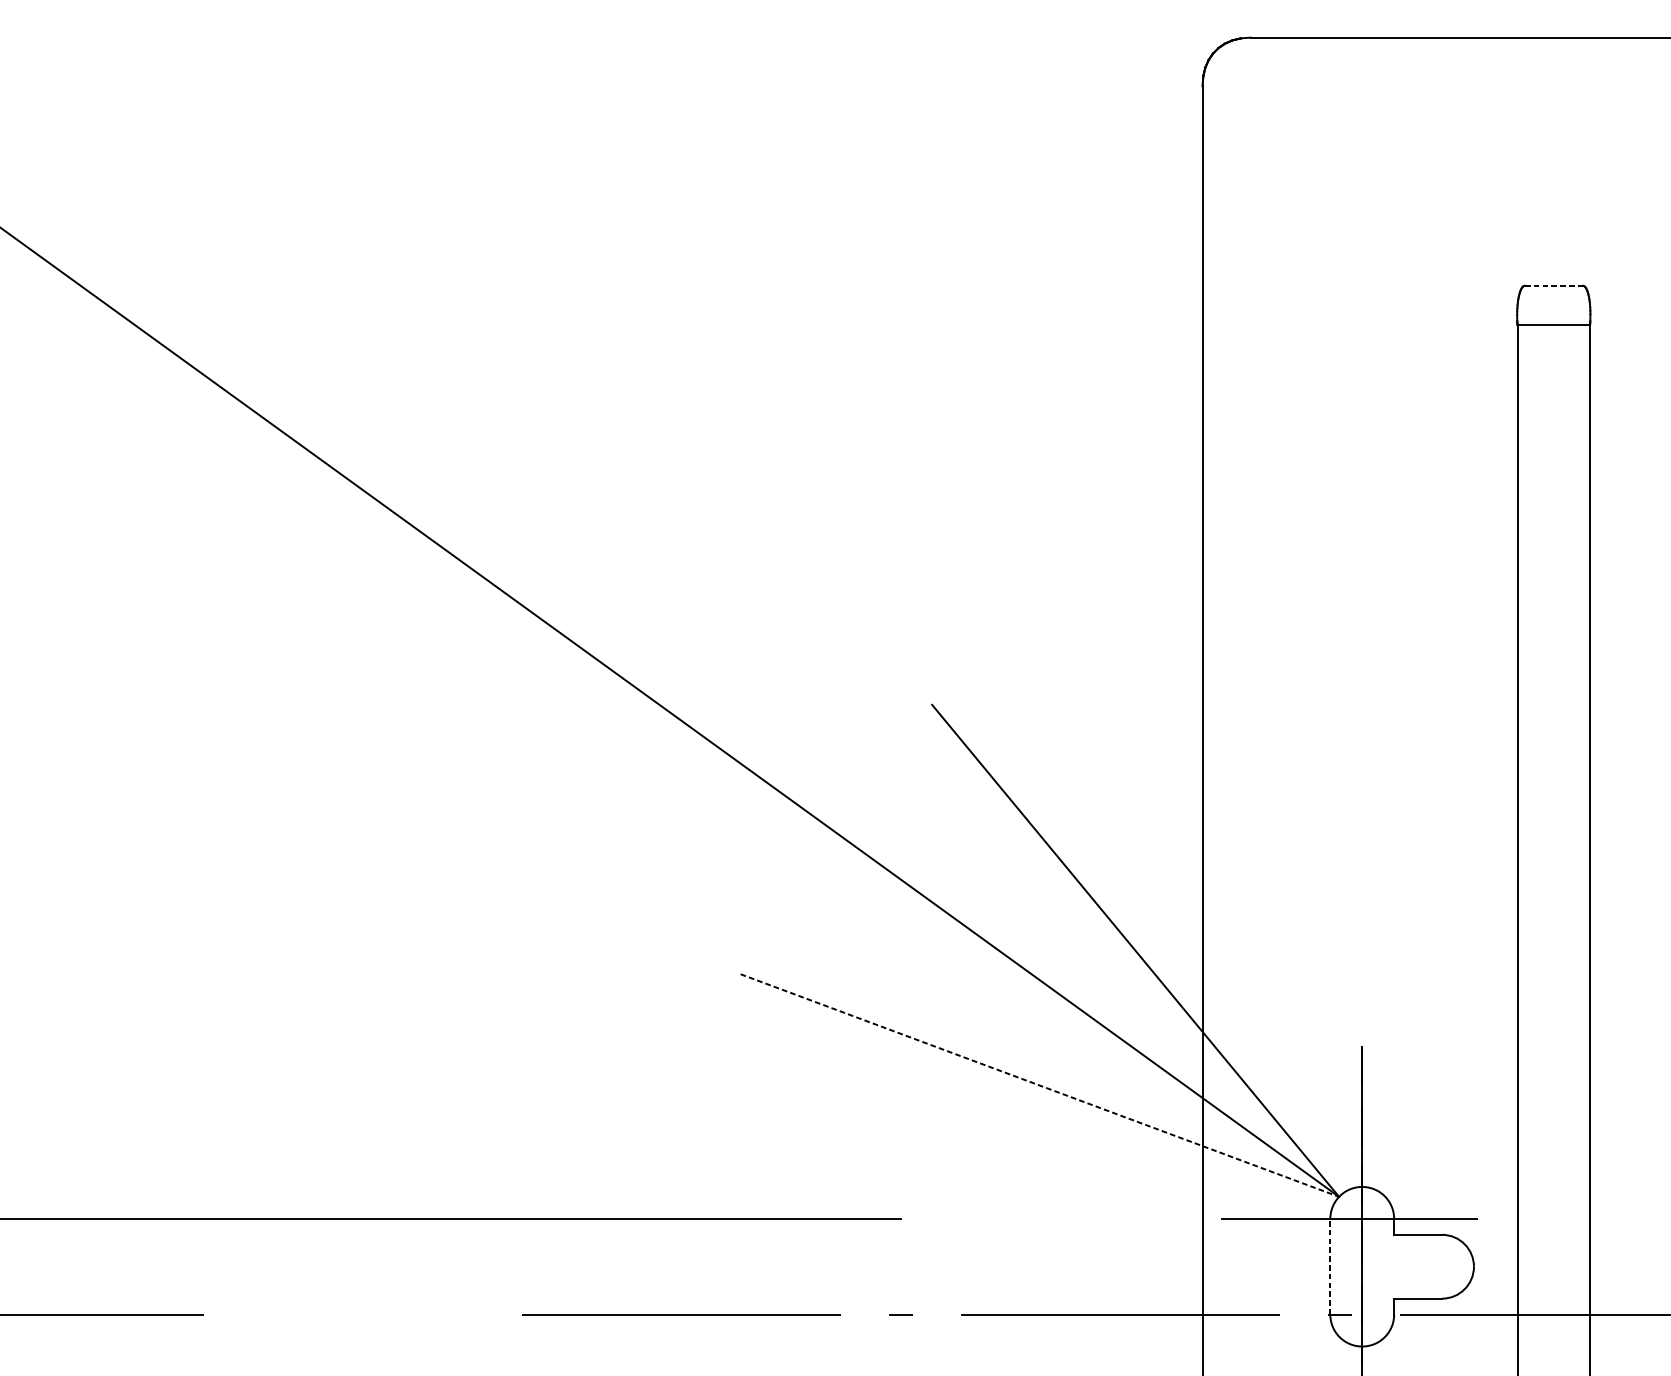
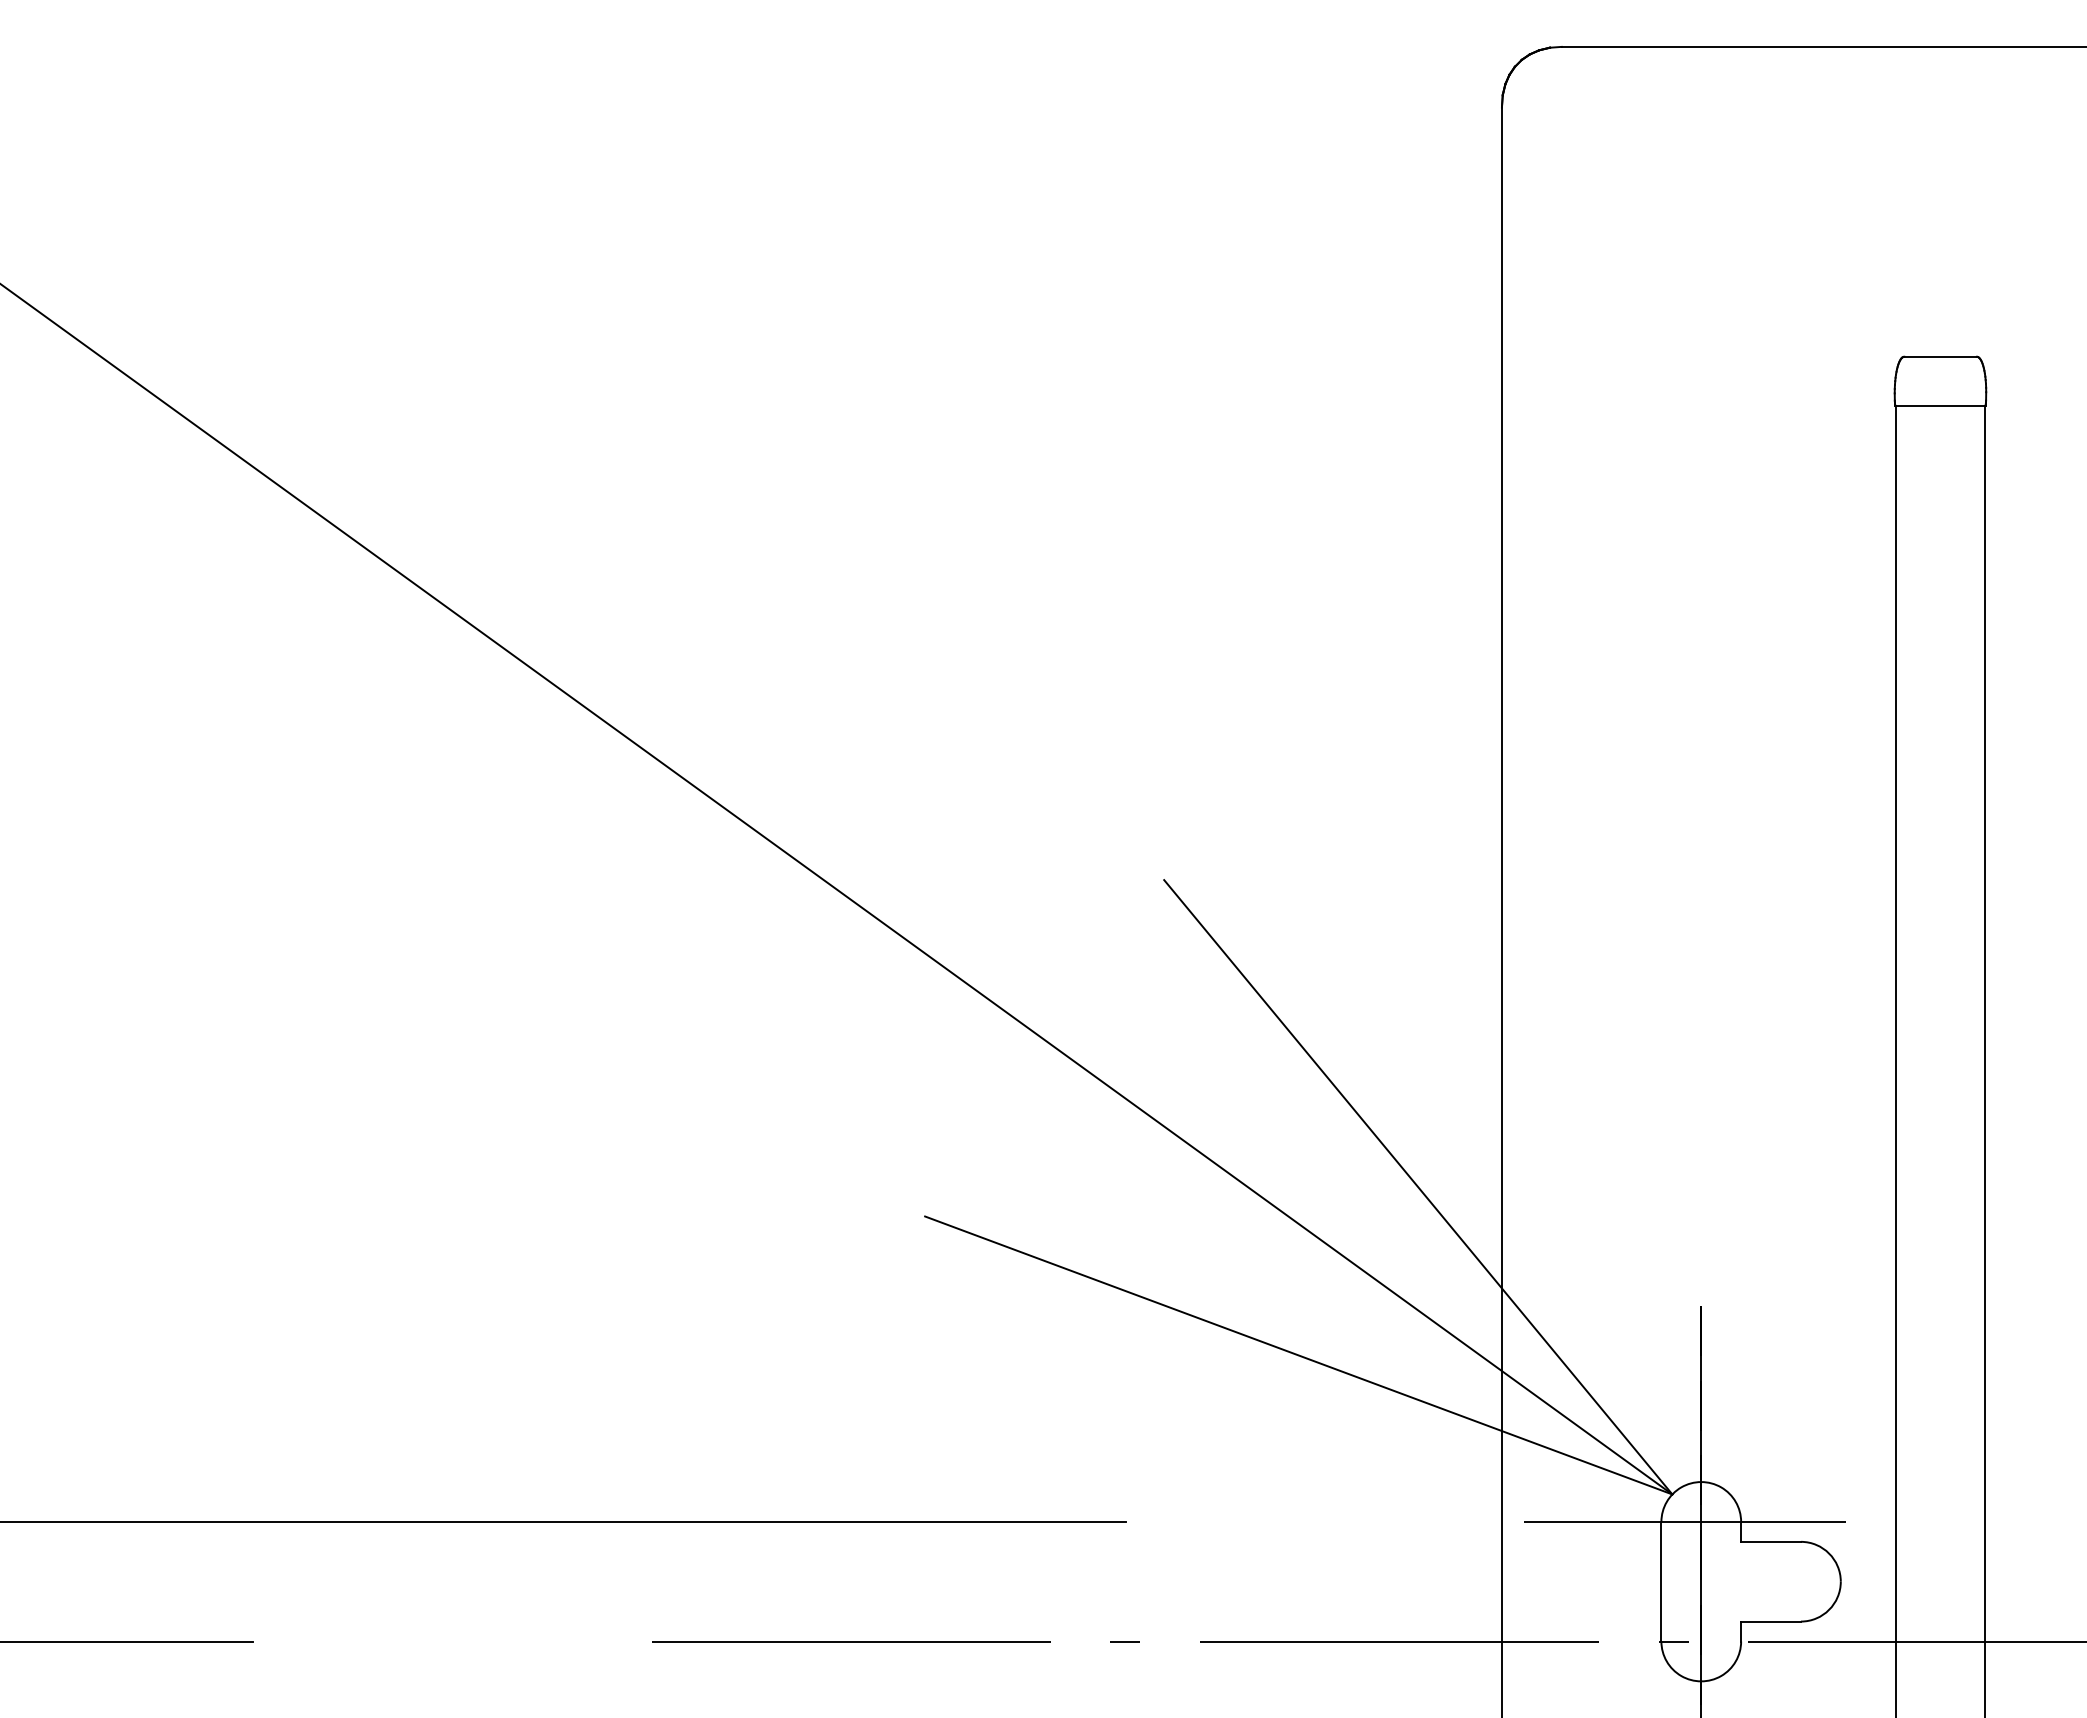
line: (1554, 285) -> (1941, 356), dashed -> solid
line: (1039, 1085) -> (1298, 1355), dashed -> solid
line: (1330, 1266) -> (1661, 1581), dashed -> solid

